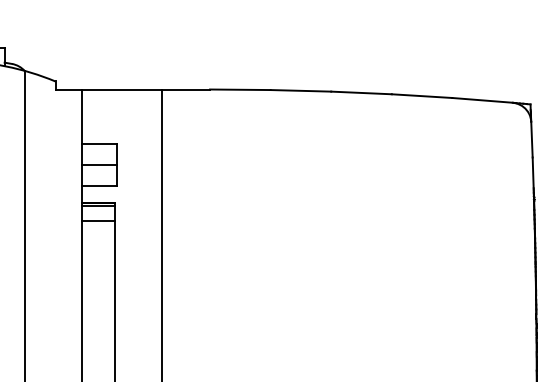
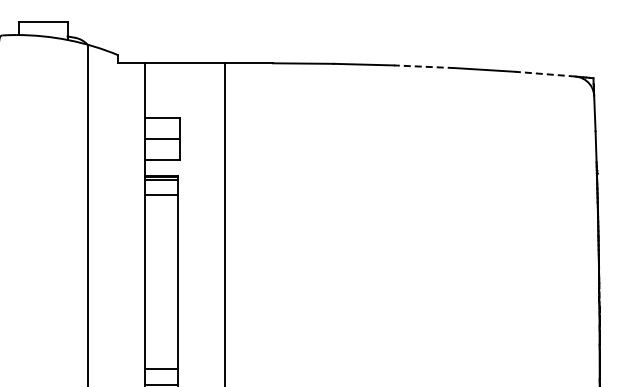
line: (360, 92) -> (423, 66), solid -> dashed
line: (481, 100) -> (544, 74), solid -> dashed

